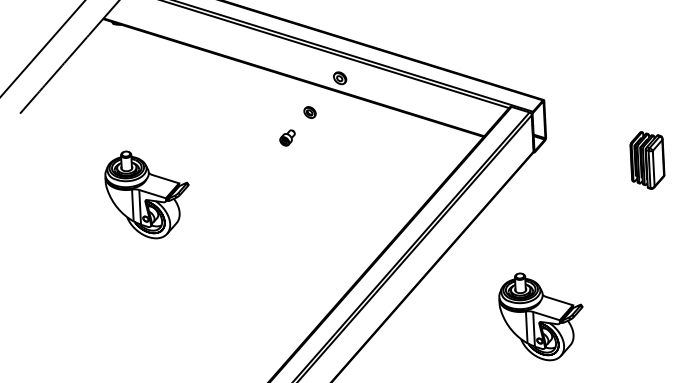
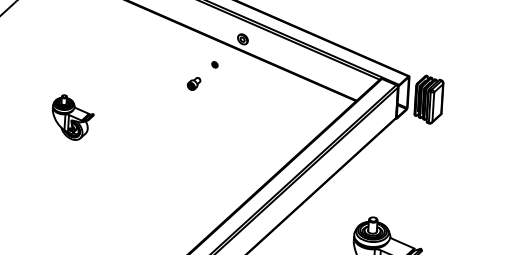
part: (309, 112) -> (214, 64), size x0.6
part: (647, 160) -> (428, 99), moved
part: (146, 194) -> (72, 117), size x0.6

